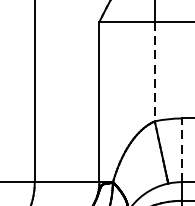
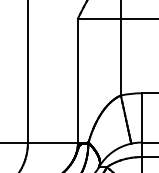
line: (154, 72) -> (120, 57), dashed -> solid
line: (181, 149) -> (141, 117), dashed -> solid

